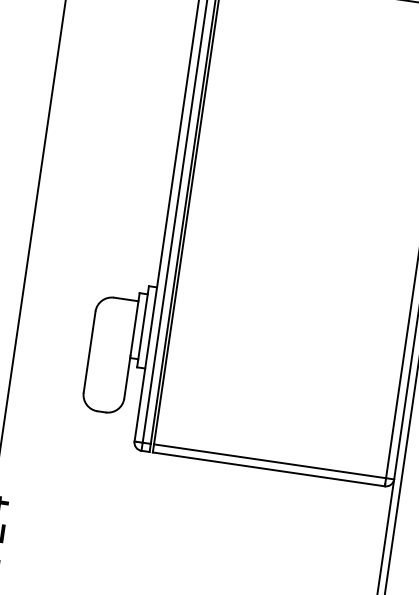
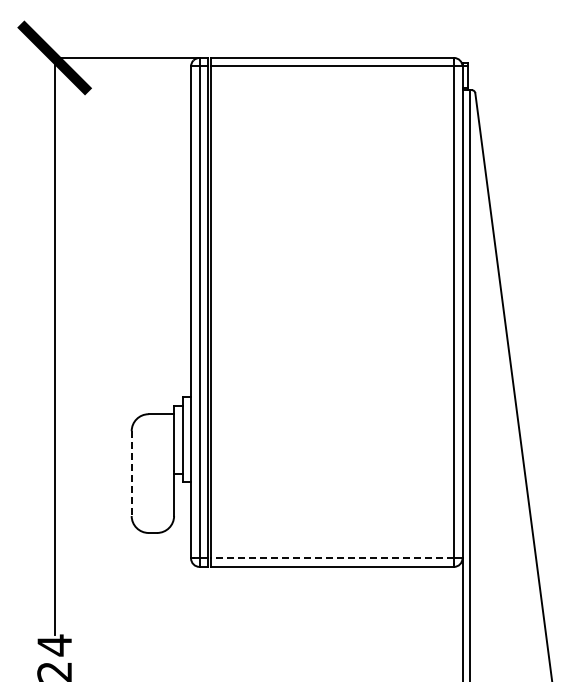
line: (89, 352) -> (131, 474), solid -> dashed
line: (269, 461) -> (332, 558), solid -> dashed

